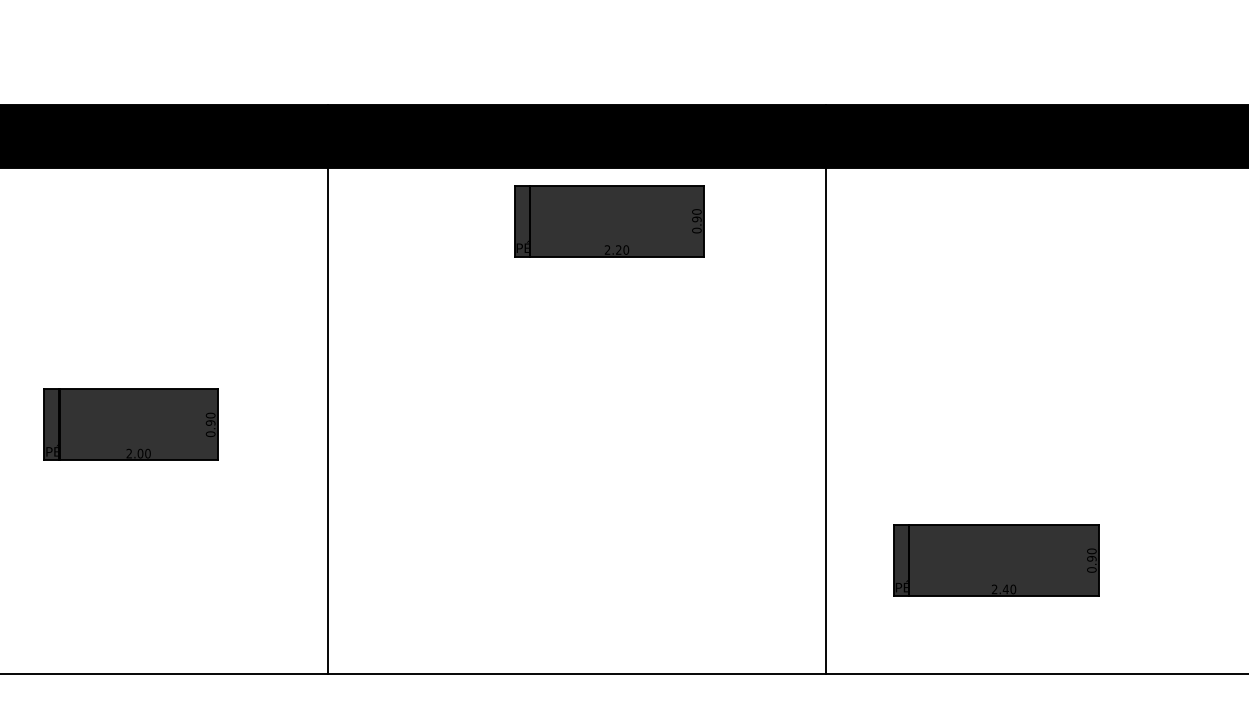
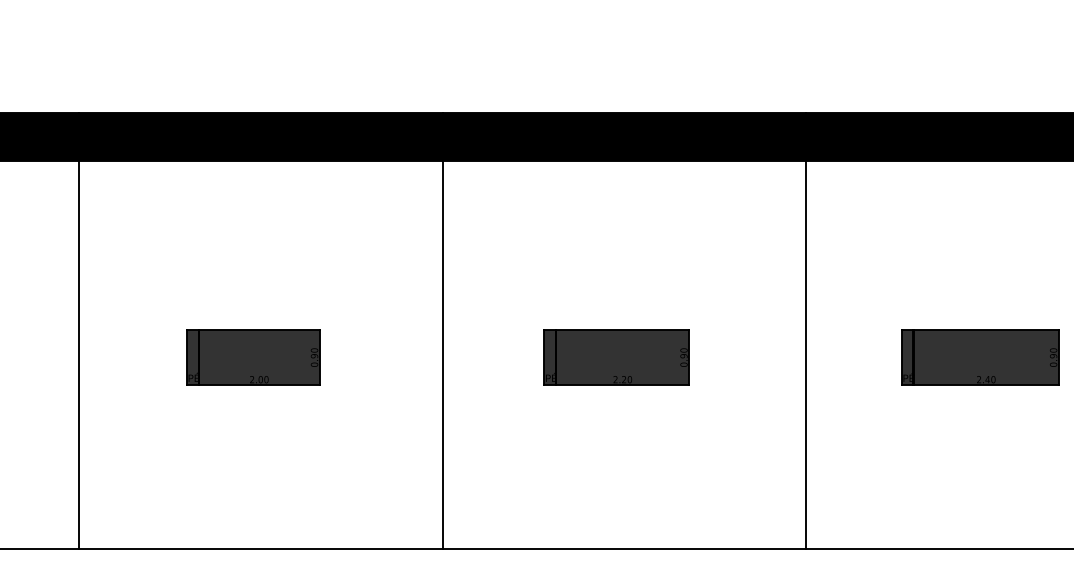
part: (608, 221) -> (616, 357), moved
line: (328, 389) -> (442, 330), moved
line: (826, 389) -> (806, 330), moved
part: (996, 560) -> (980, 357), moved

